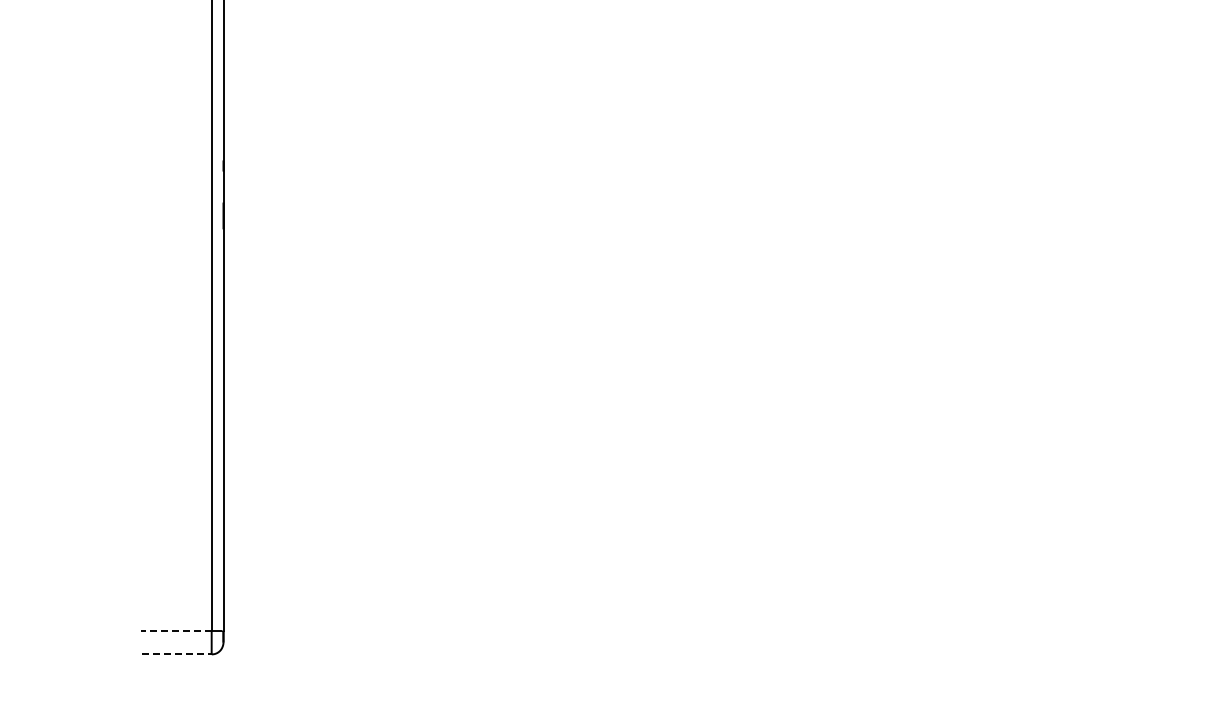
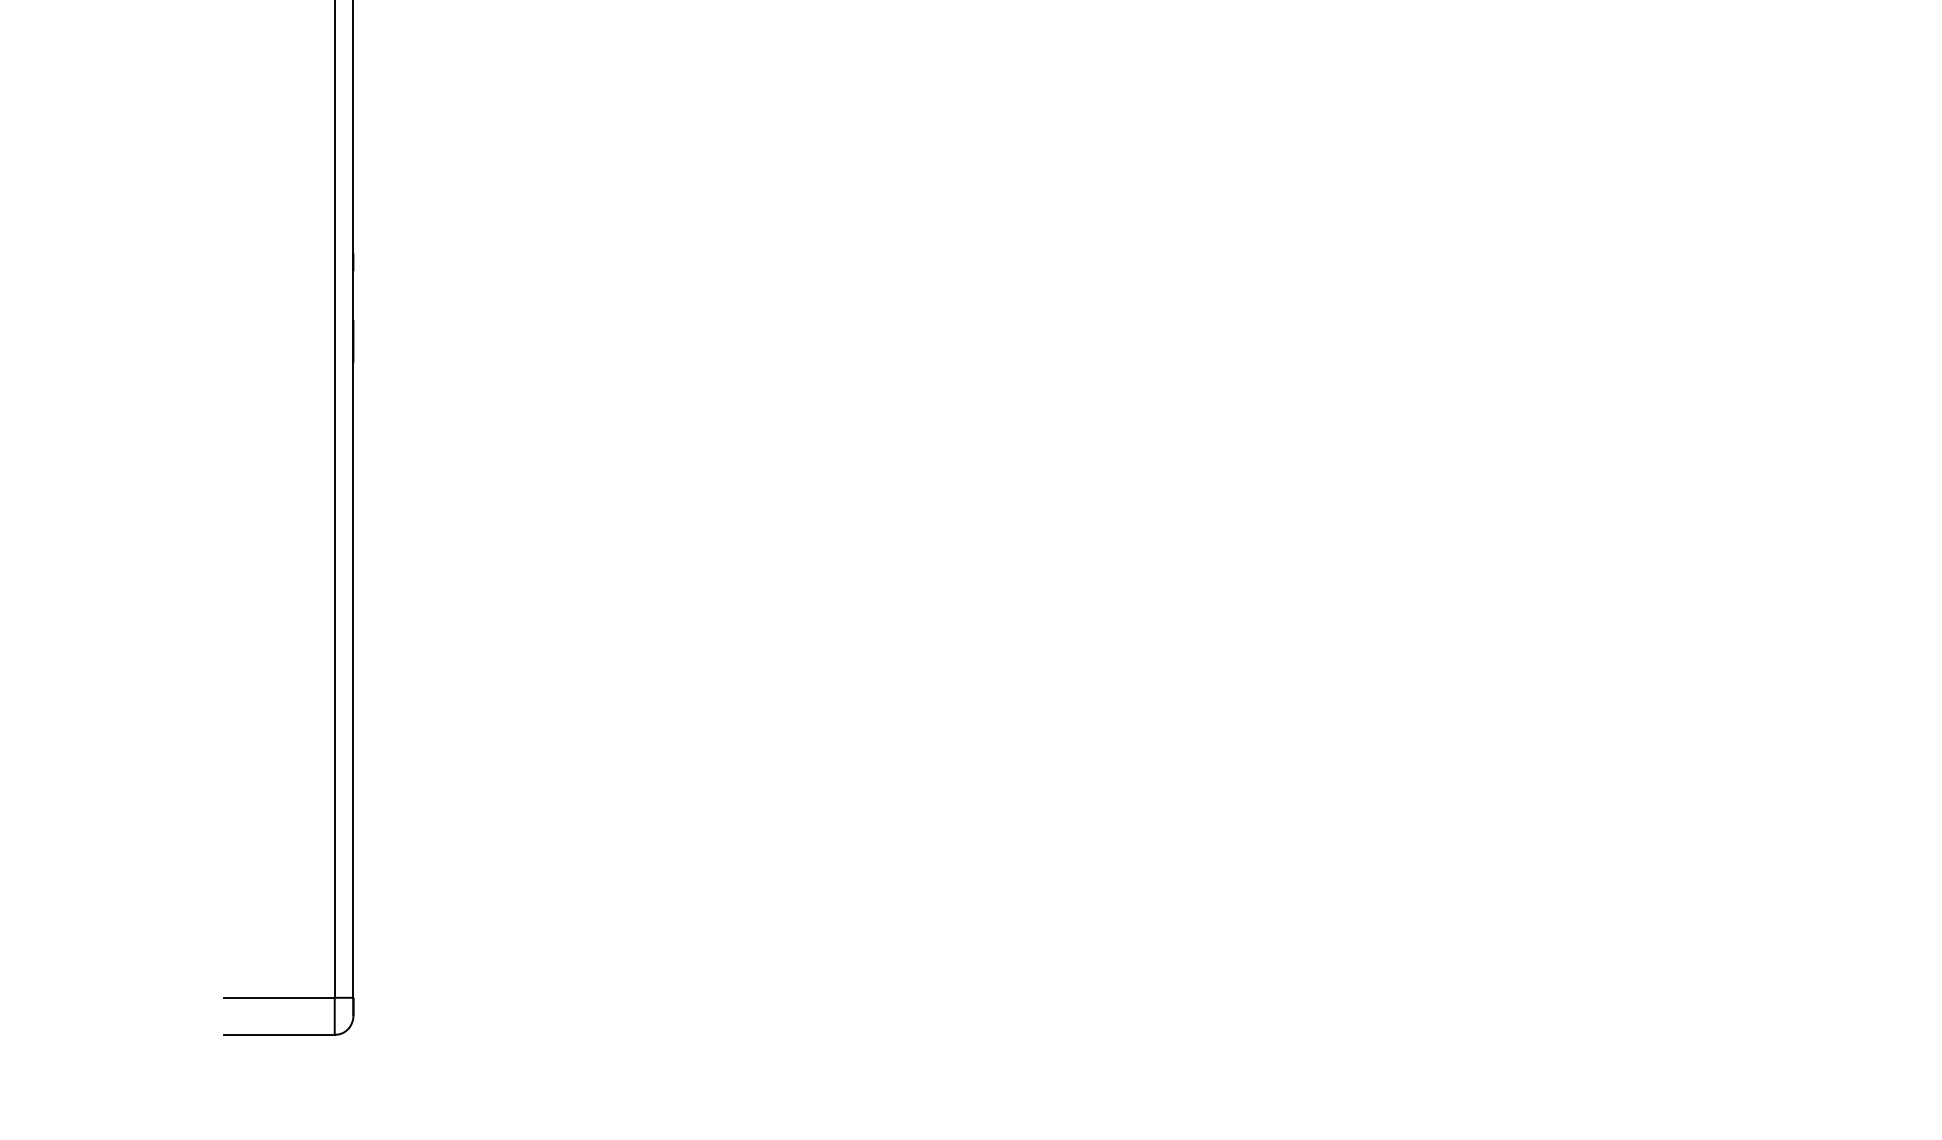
line: (176, 631) -> (279, 998), dashed -> solid
line: (177, 654) -> (280, 1034), dashed -> solid

